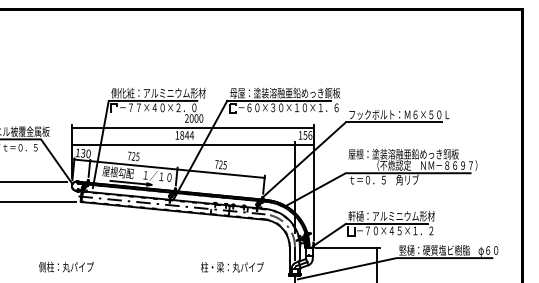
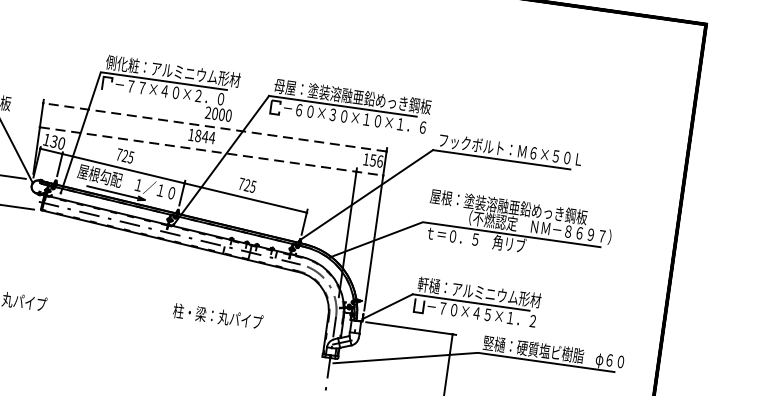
line: (192, 127) -> (214, 126), solid -> dashed
line: (192, 144) -> (211, 150), solid -> dashed
text: (232, 267) -> (218, 316), moved

